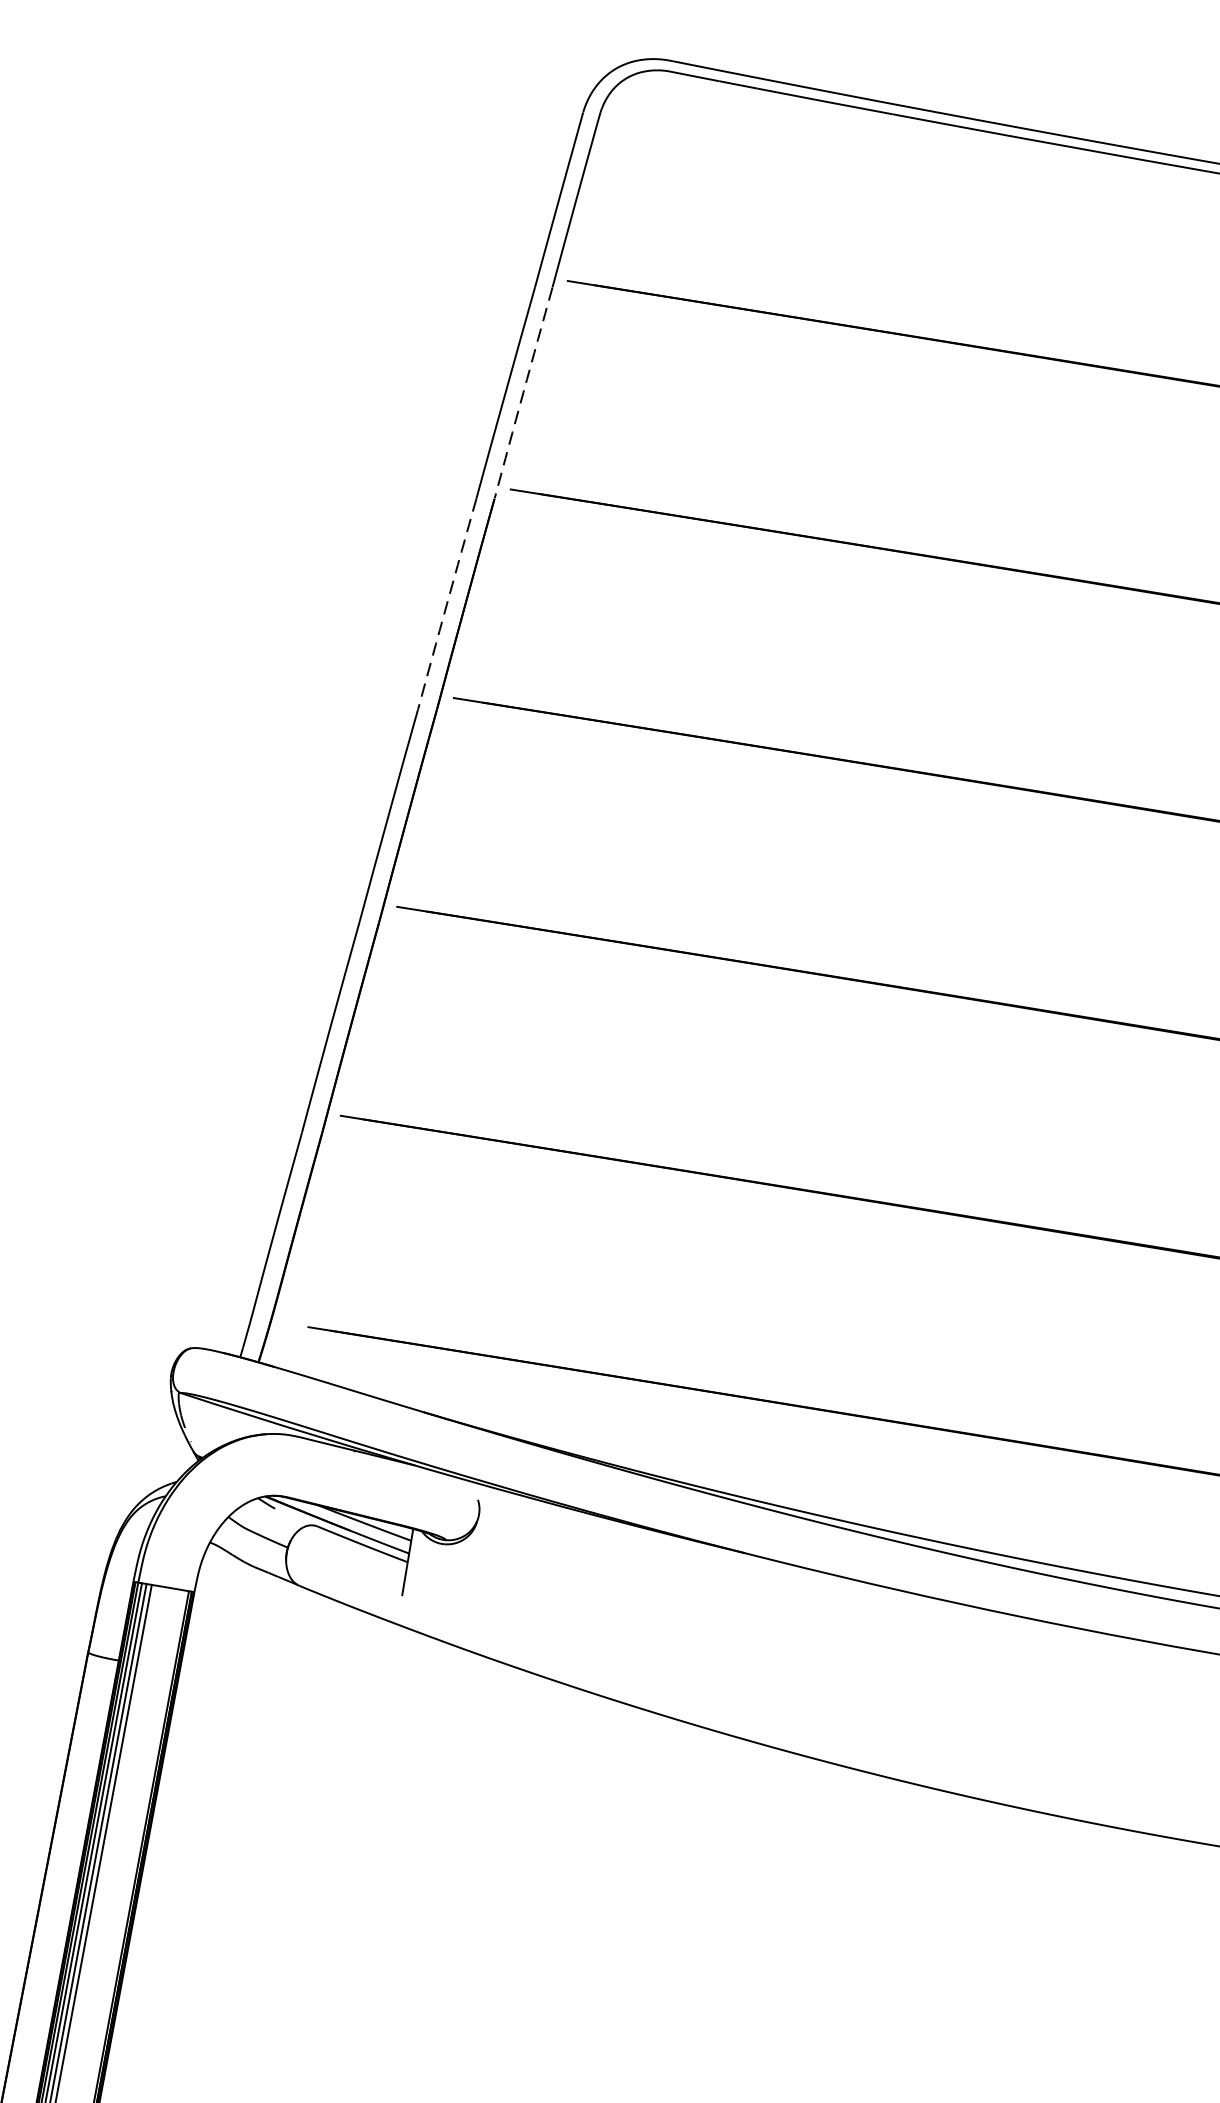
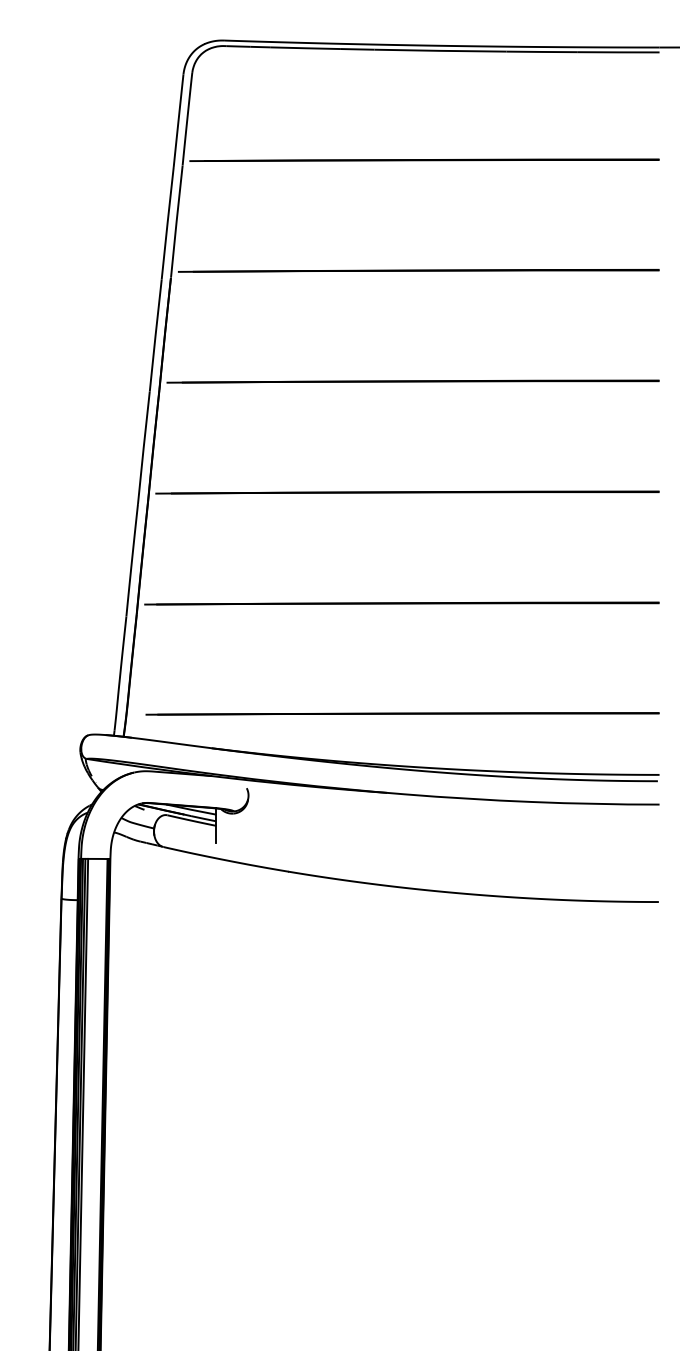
arc: (523, 392) -> (176, 221), dashed -> solid
arc: (446, 603) -> (155, 335), dashed -> solid

